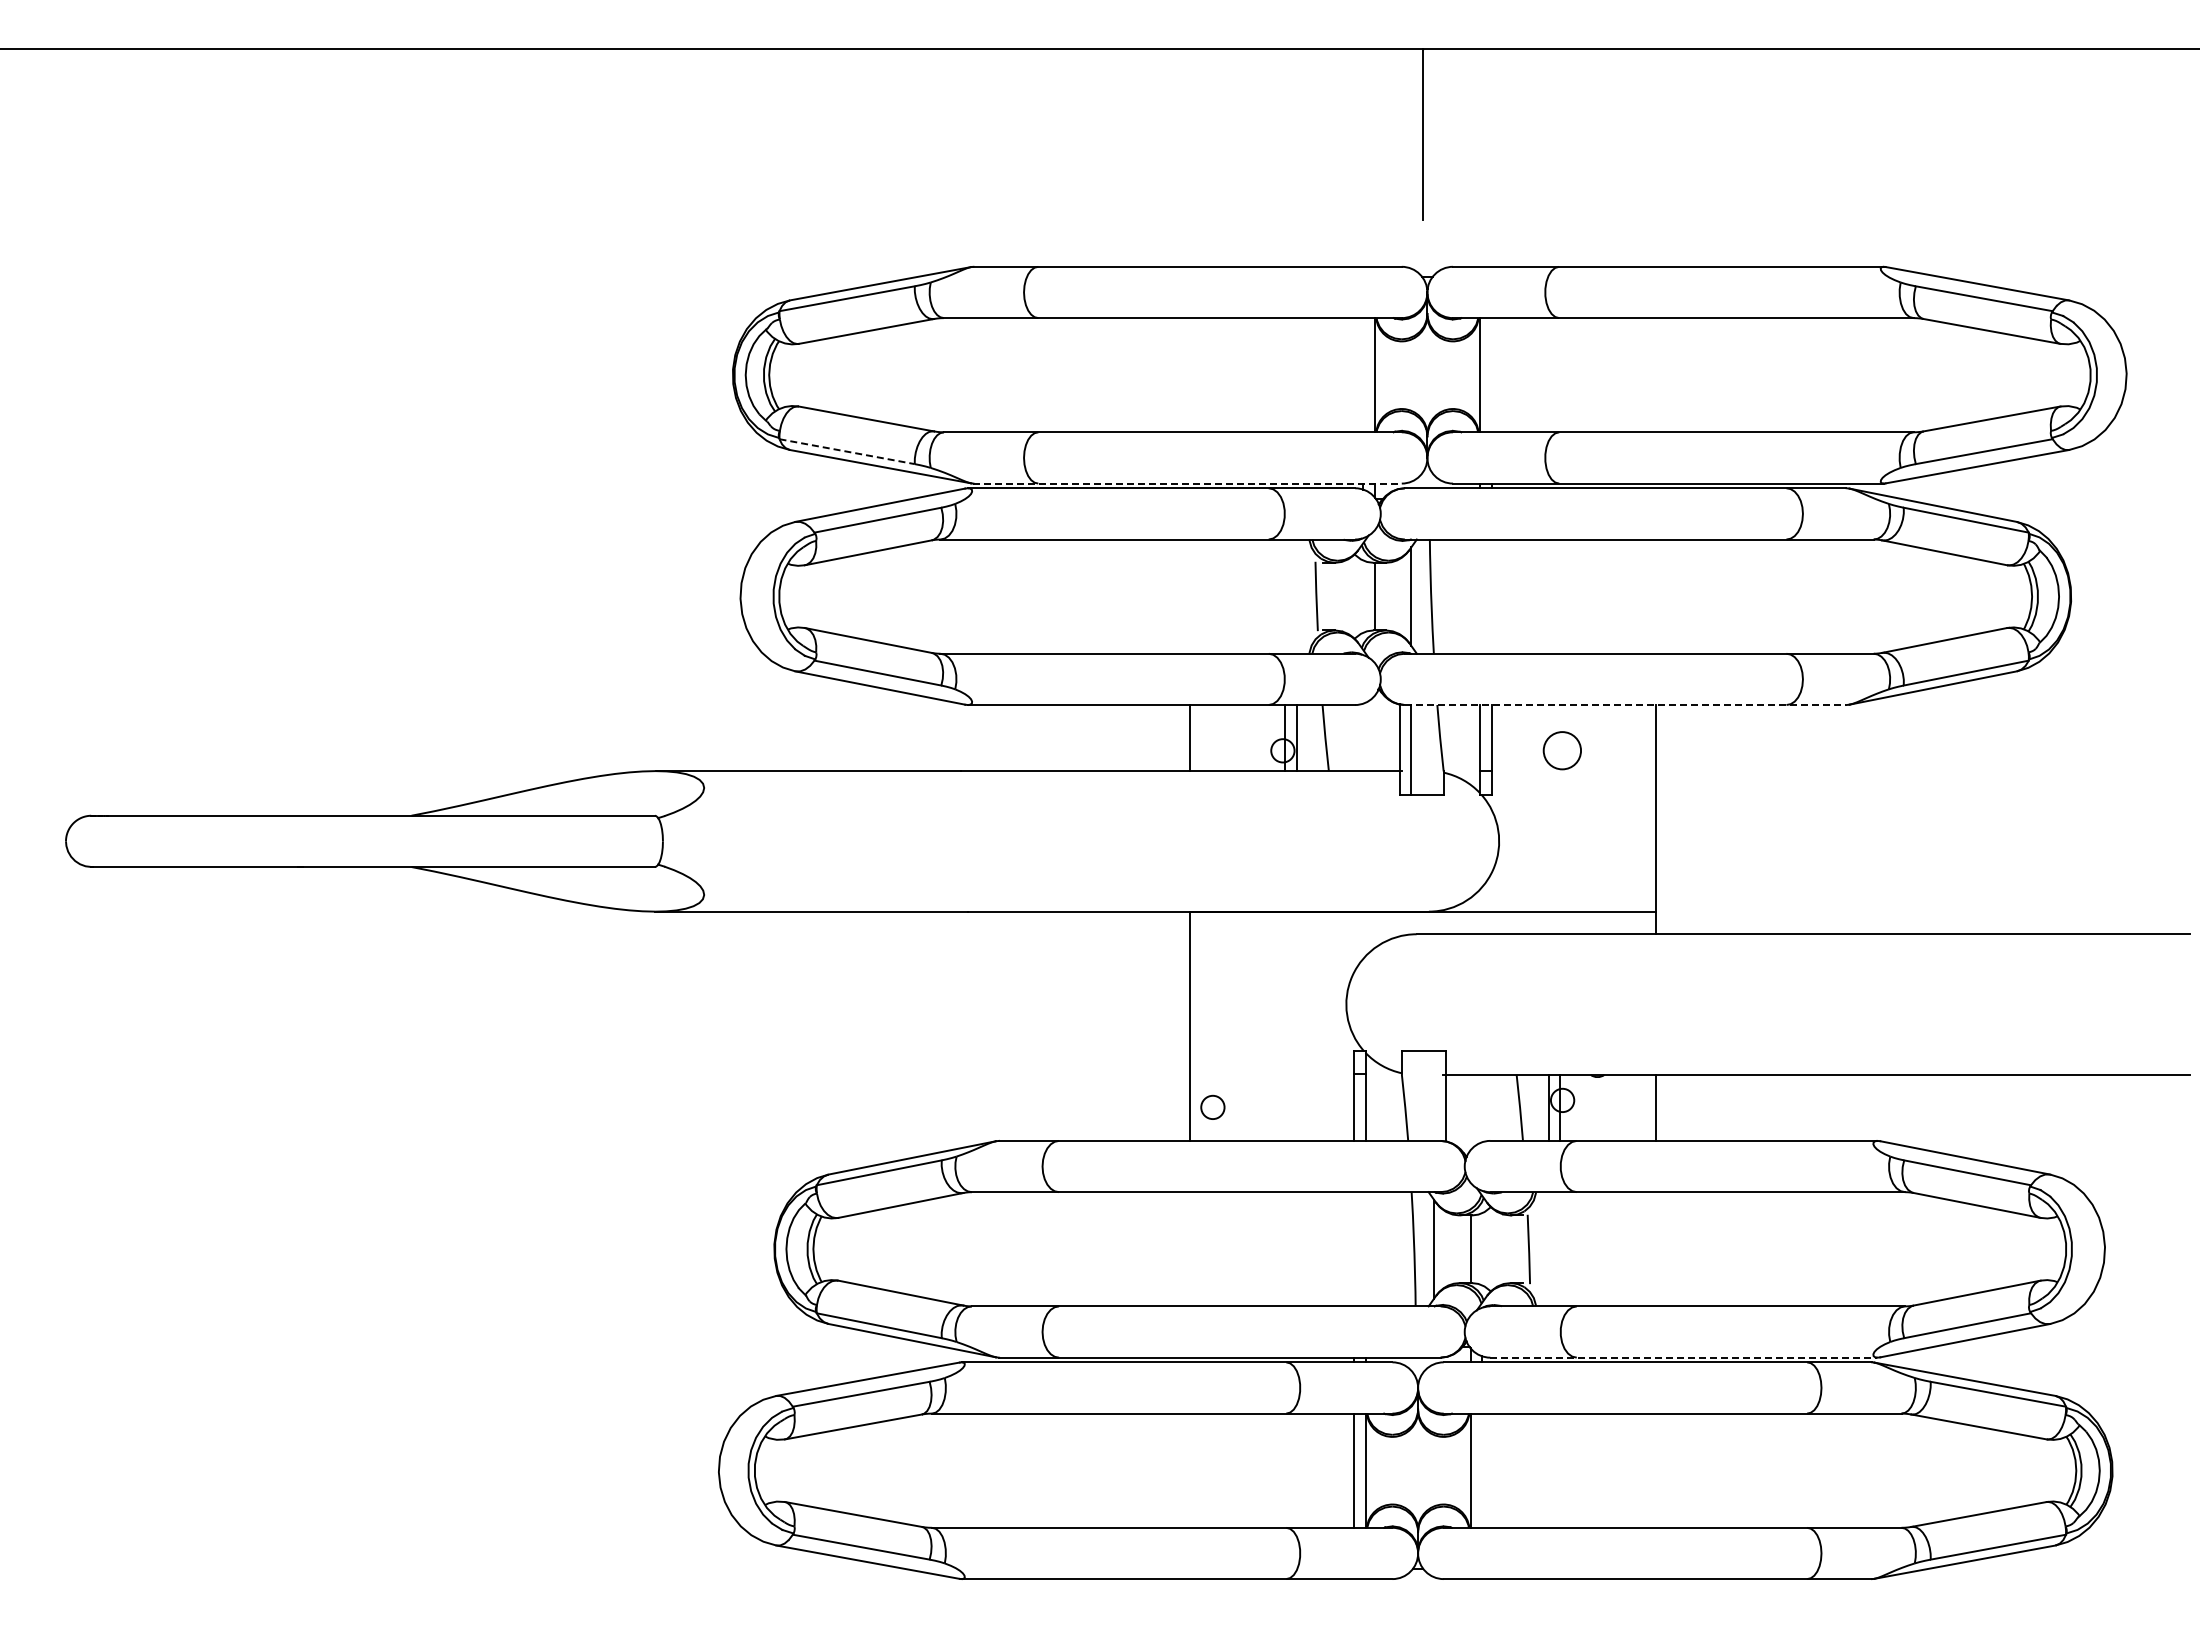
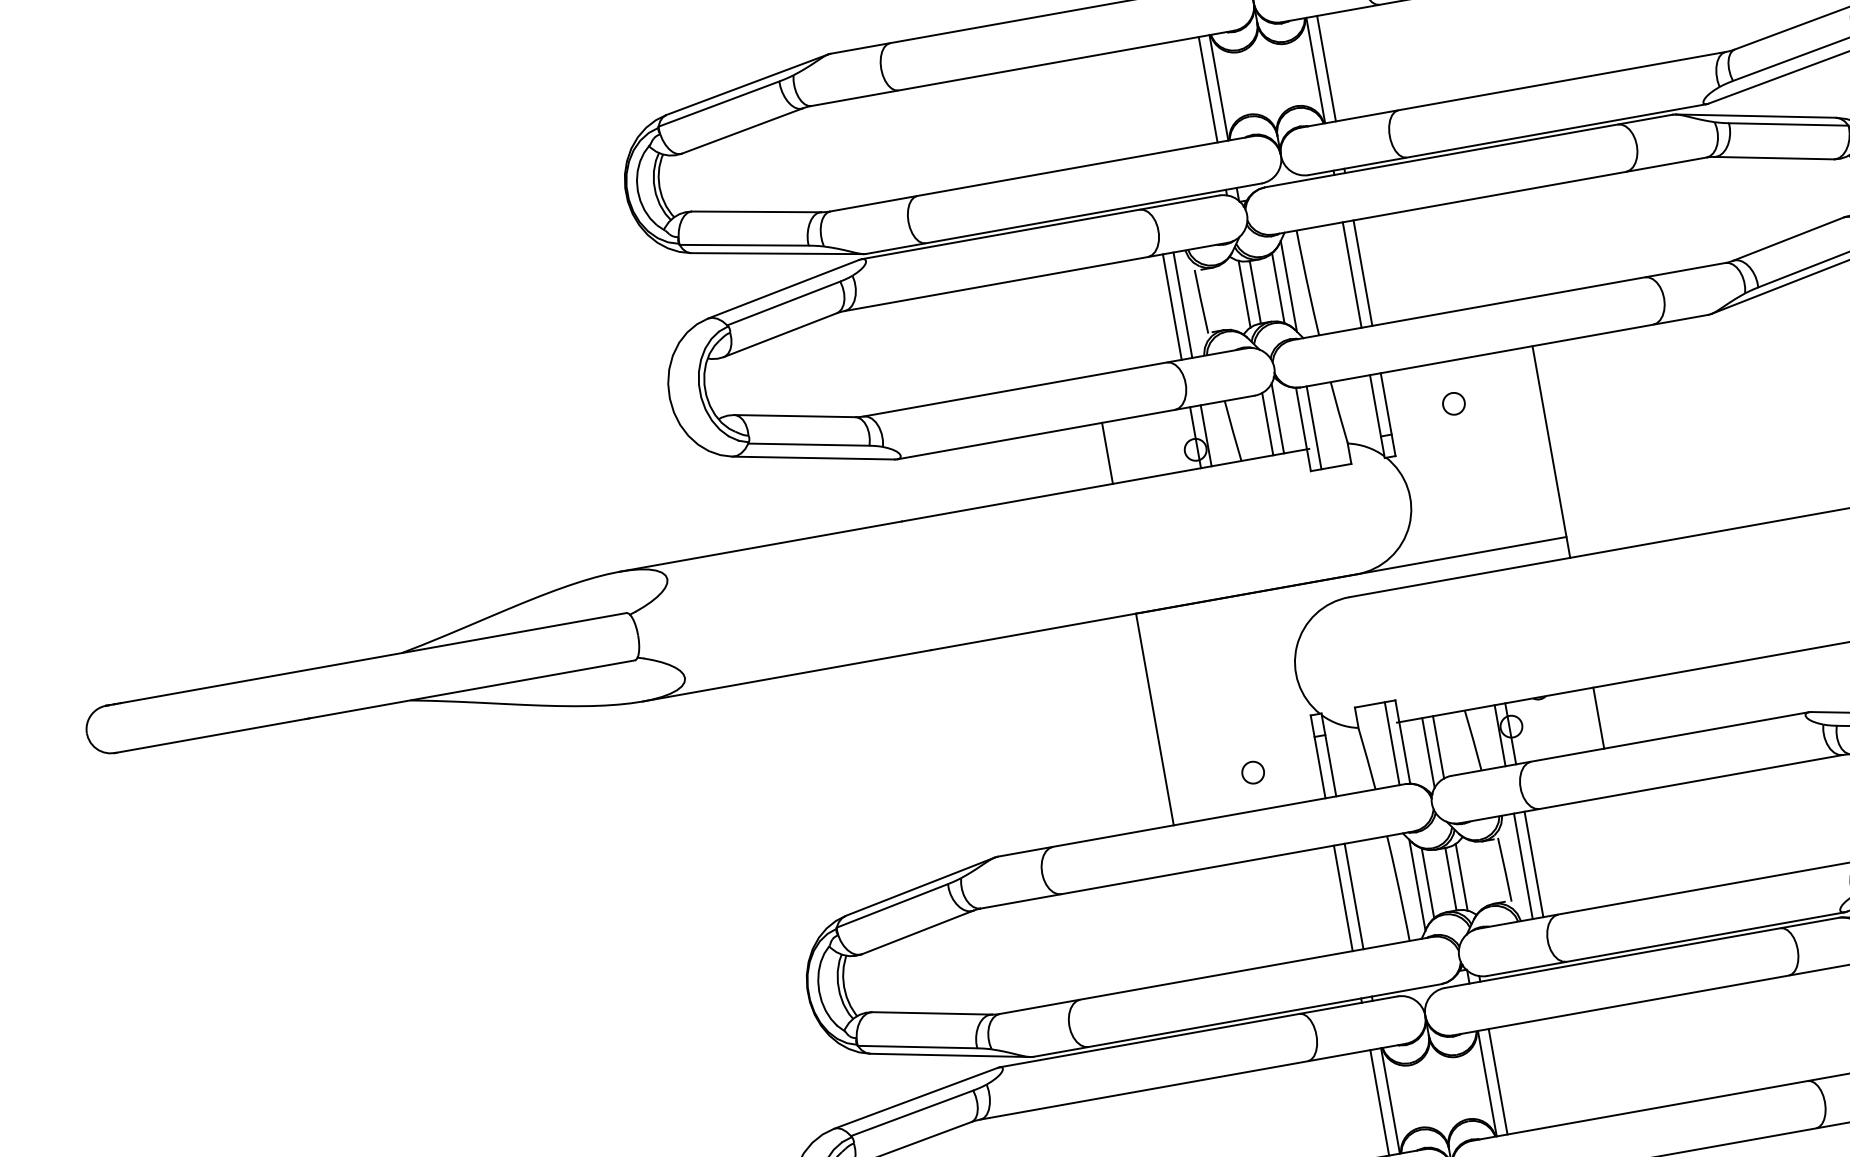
line: (1363, 375) -> (1208, 90), added
line: (1491, 375) -> (1326, 68), added
line: (847, 451) -> (744, 245), dashed -> solid
line: (1188, 483) -> (1064, 218), dashed -> solid
line: (1285, 596) -> (1172, 306), added
line: (1296, 596) -> (1182, 305), added
line: (1363, 596) -> (1244, 294), added
line: (1399, 596) -> (1277, 288), added
line: (1479, 596) -> (1351, 275), added
line: (1491, 596) -> (1362, 273), added
line: (1625, 705) -> (1504, 351), dashed -> solid
line: (1374, 733) -> (1277, 418), added
line: (1363, 737) -> (1267, 424), added
circle: (1562, 750) -> (1453, 403), size x0.62
line: (1434, 1095) -> (1392, 743), added
circle: (1212, 1106) -> (1252, 771), moved
line: (1482, 1108) -> (1438, 747), added
line: (1470, 1112) -> (1428, 752), added
line: (1354, 1249) -> (1343, 898), added
line: (1365, 1249) -> (1353, 896), added
line: (1445, 1249) -> (1427, 883), added
line: (1482, 1249) -> (1462, 877), added
line: (1549, 1249) -> (1523, 866), added
line: (1560, 1249) -> (1534, 864), added
line: (1683, 1357) -> (1665, 944), dashed -> solid
line: (1482, 1470) -> (1498, 1081), added

